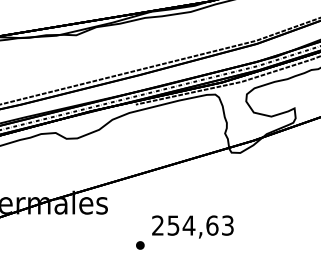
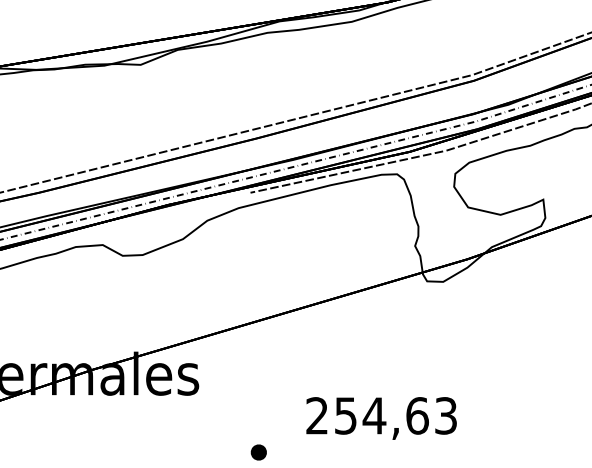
text: (192, 226) -> (380, 417), moved

